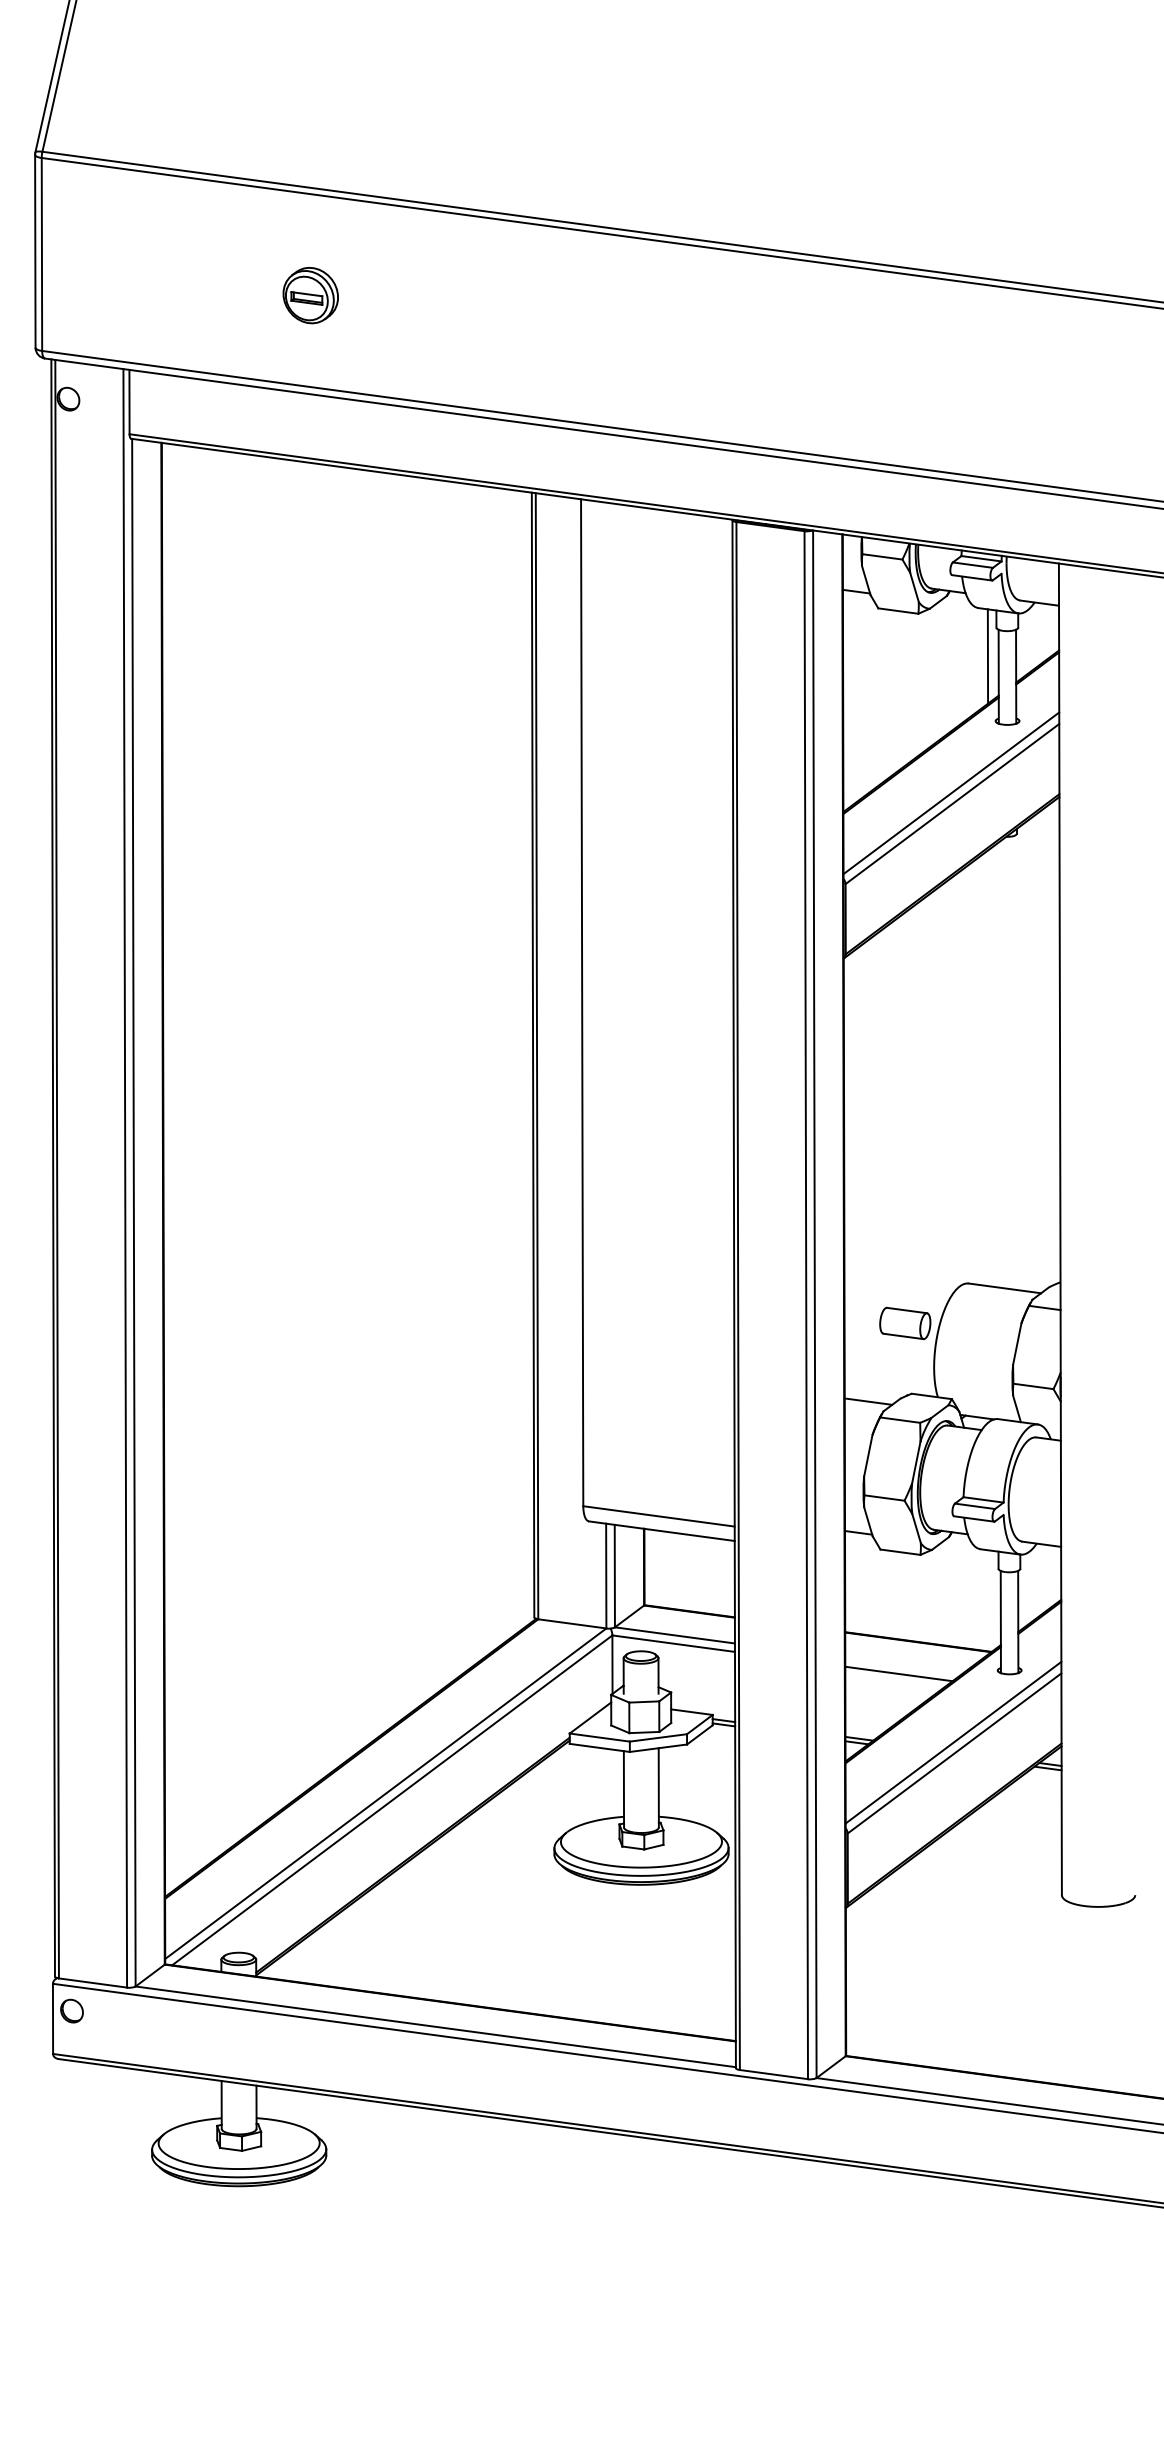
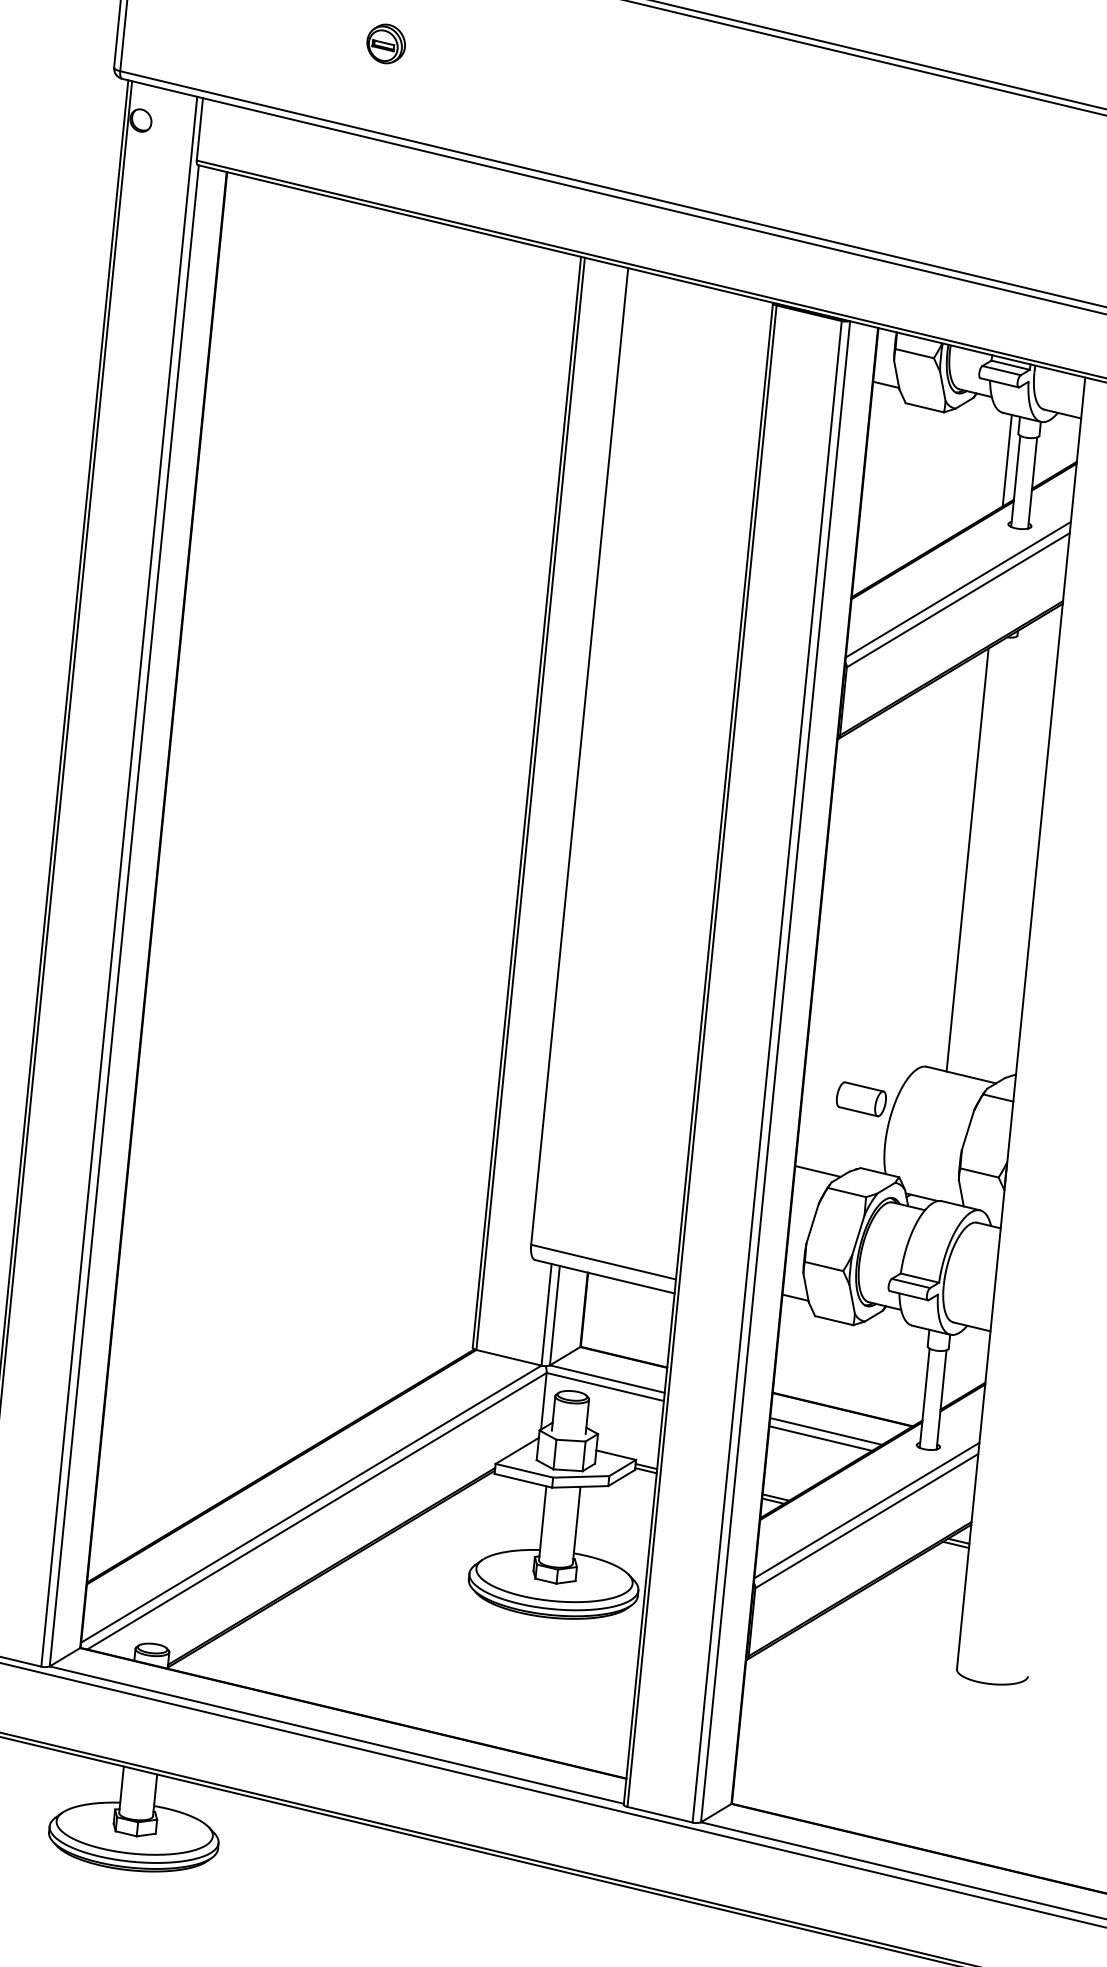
part: (310, 295) -> (385, 43), size x0.71
line: (988, 1068) -> (967, 860), added
line: (903, 1666) -> (825, 1431), added

